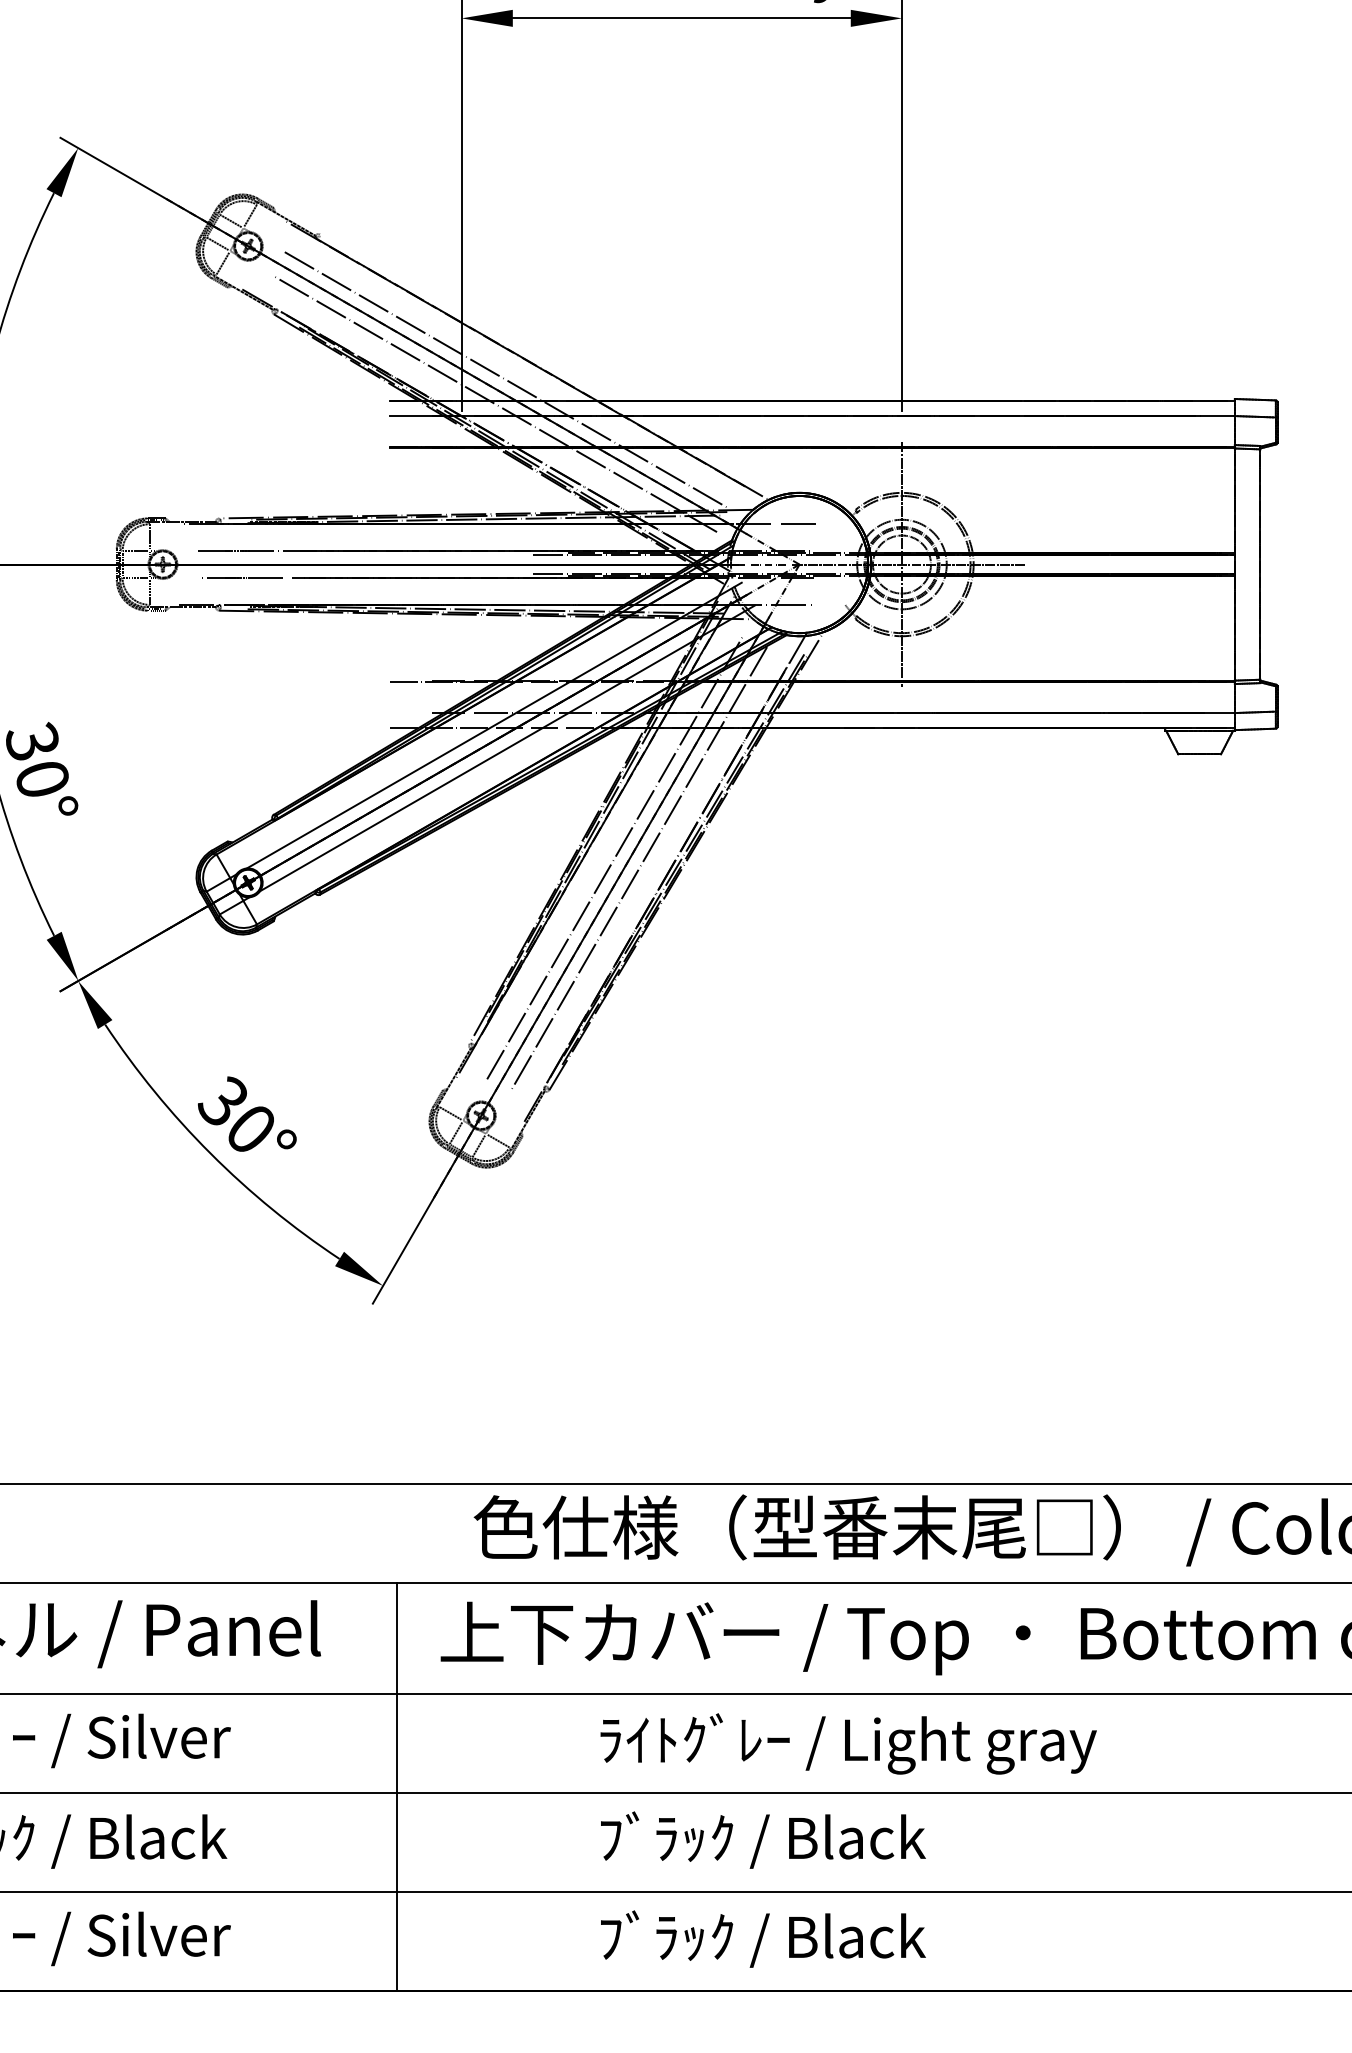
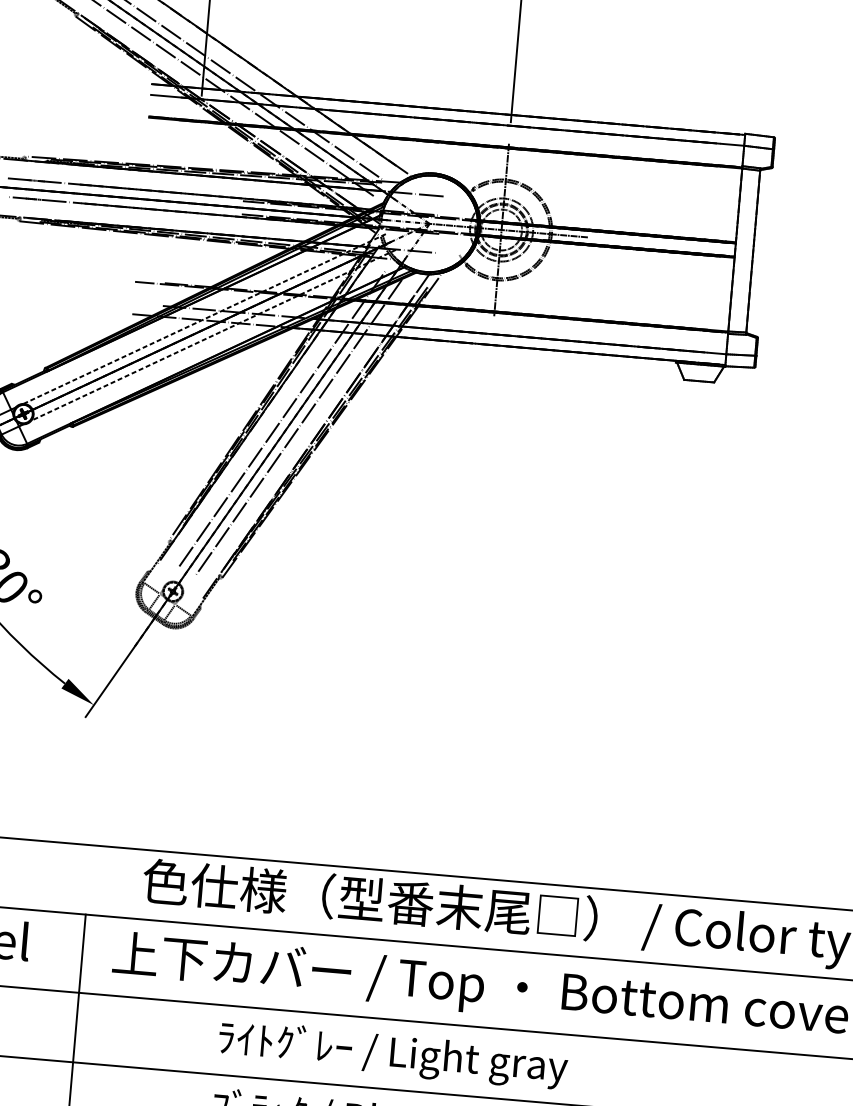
line: (494, 725) -> (205, 318), solid -> dashed
line: (507, 748) -> (213, 335), solid -> dashed

